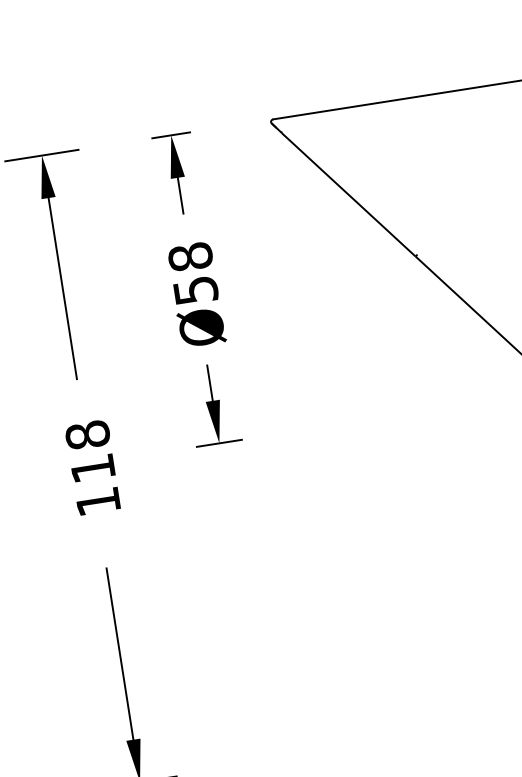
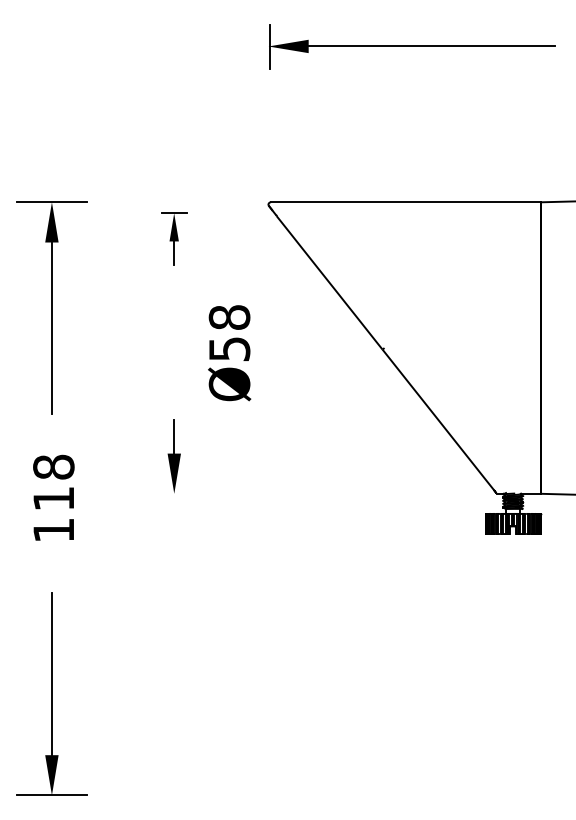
part: (176, 173) -> (173, 238), size x0.7
text: (196, 295) -> (229, 353), moved
line: (219, 442) -> (174, 493), removed

